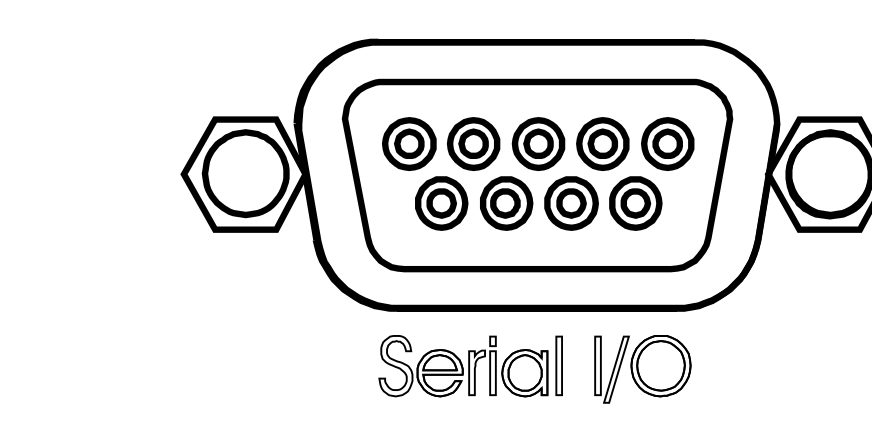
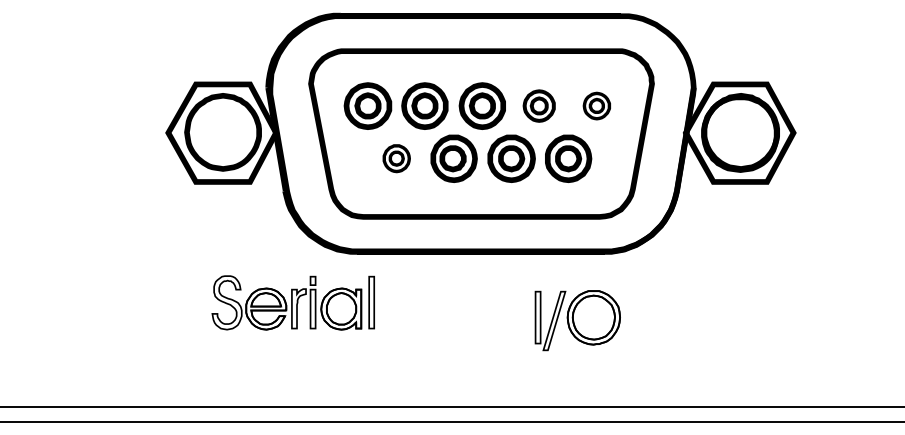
part: (601, 143) -> (538, 105), size x0.7
part: (667, 143) -> (596, 105), size x0.6
part: (441, 203) -> (396, 158), size x0.6
part: (469, 365) -> (292, 302), moved
part: (642, 369) -> (577, 320), moved

